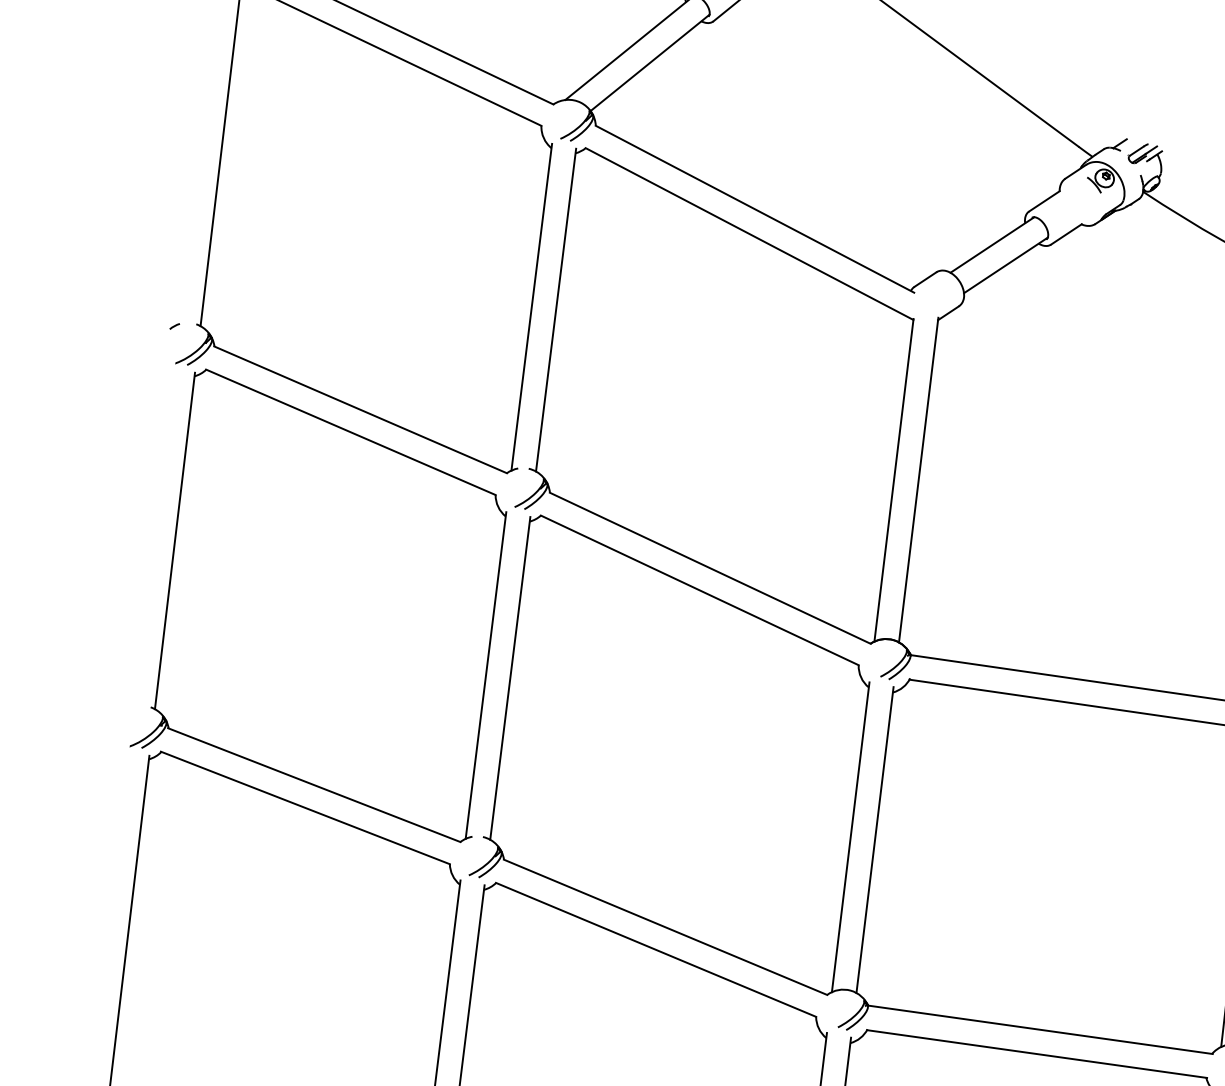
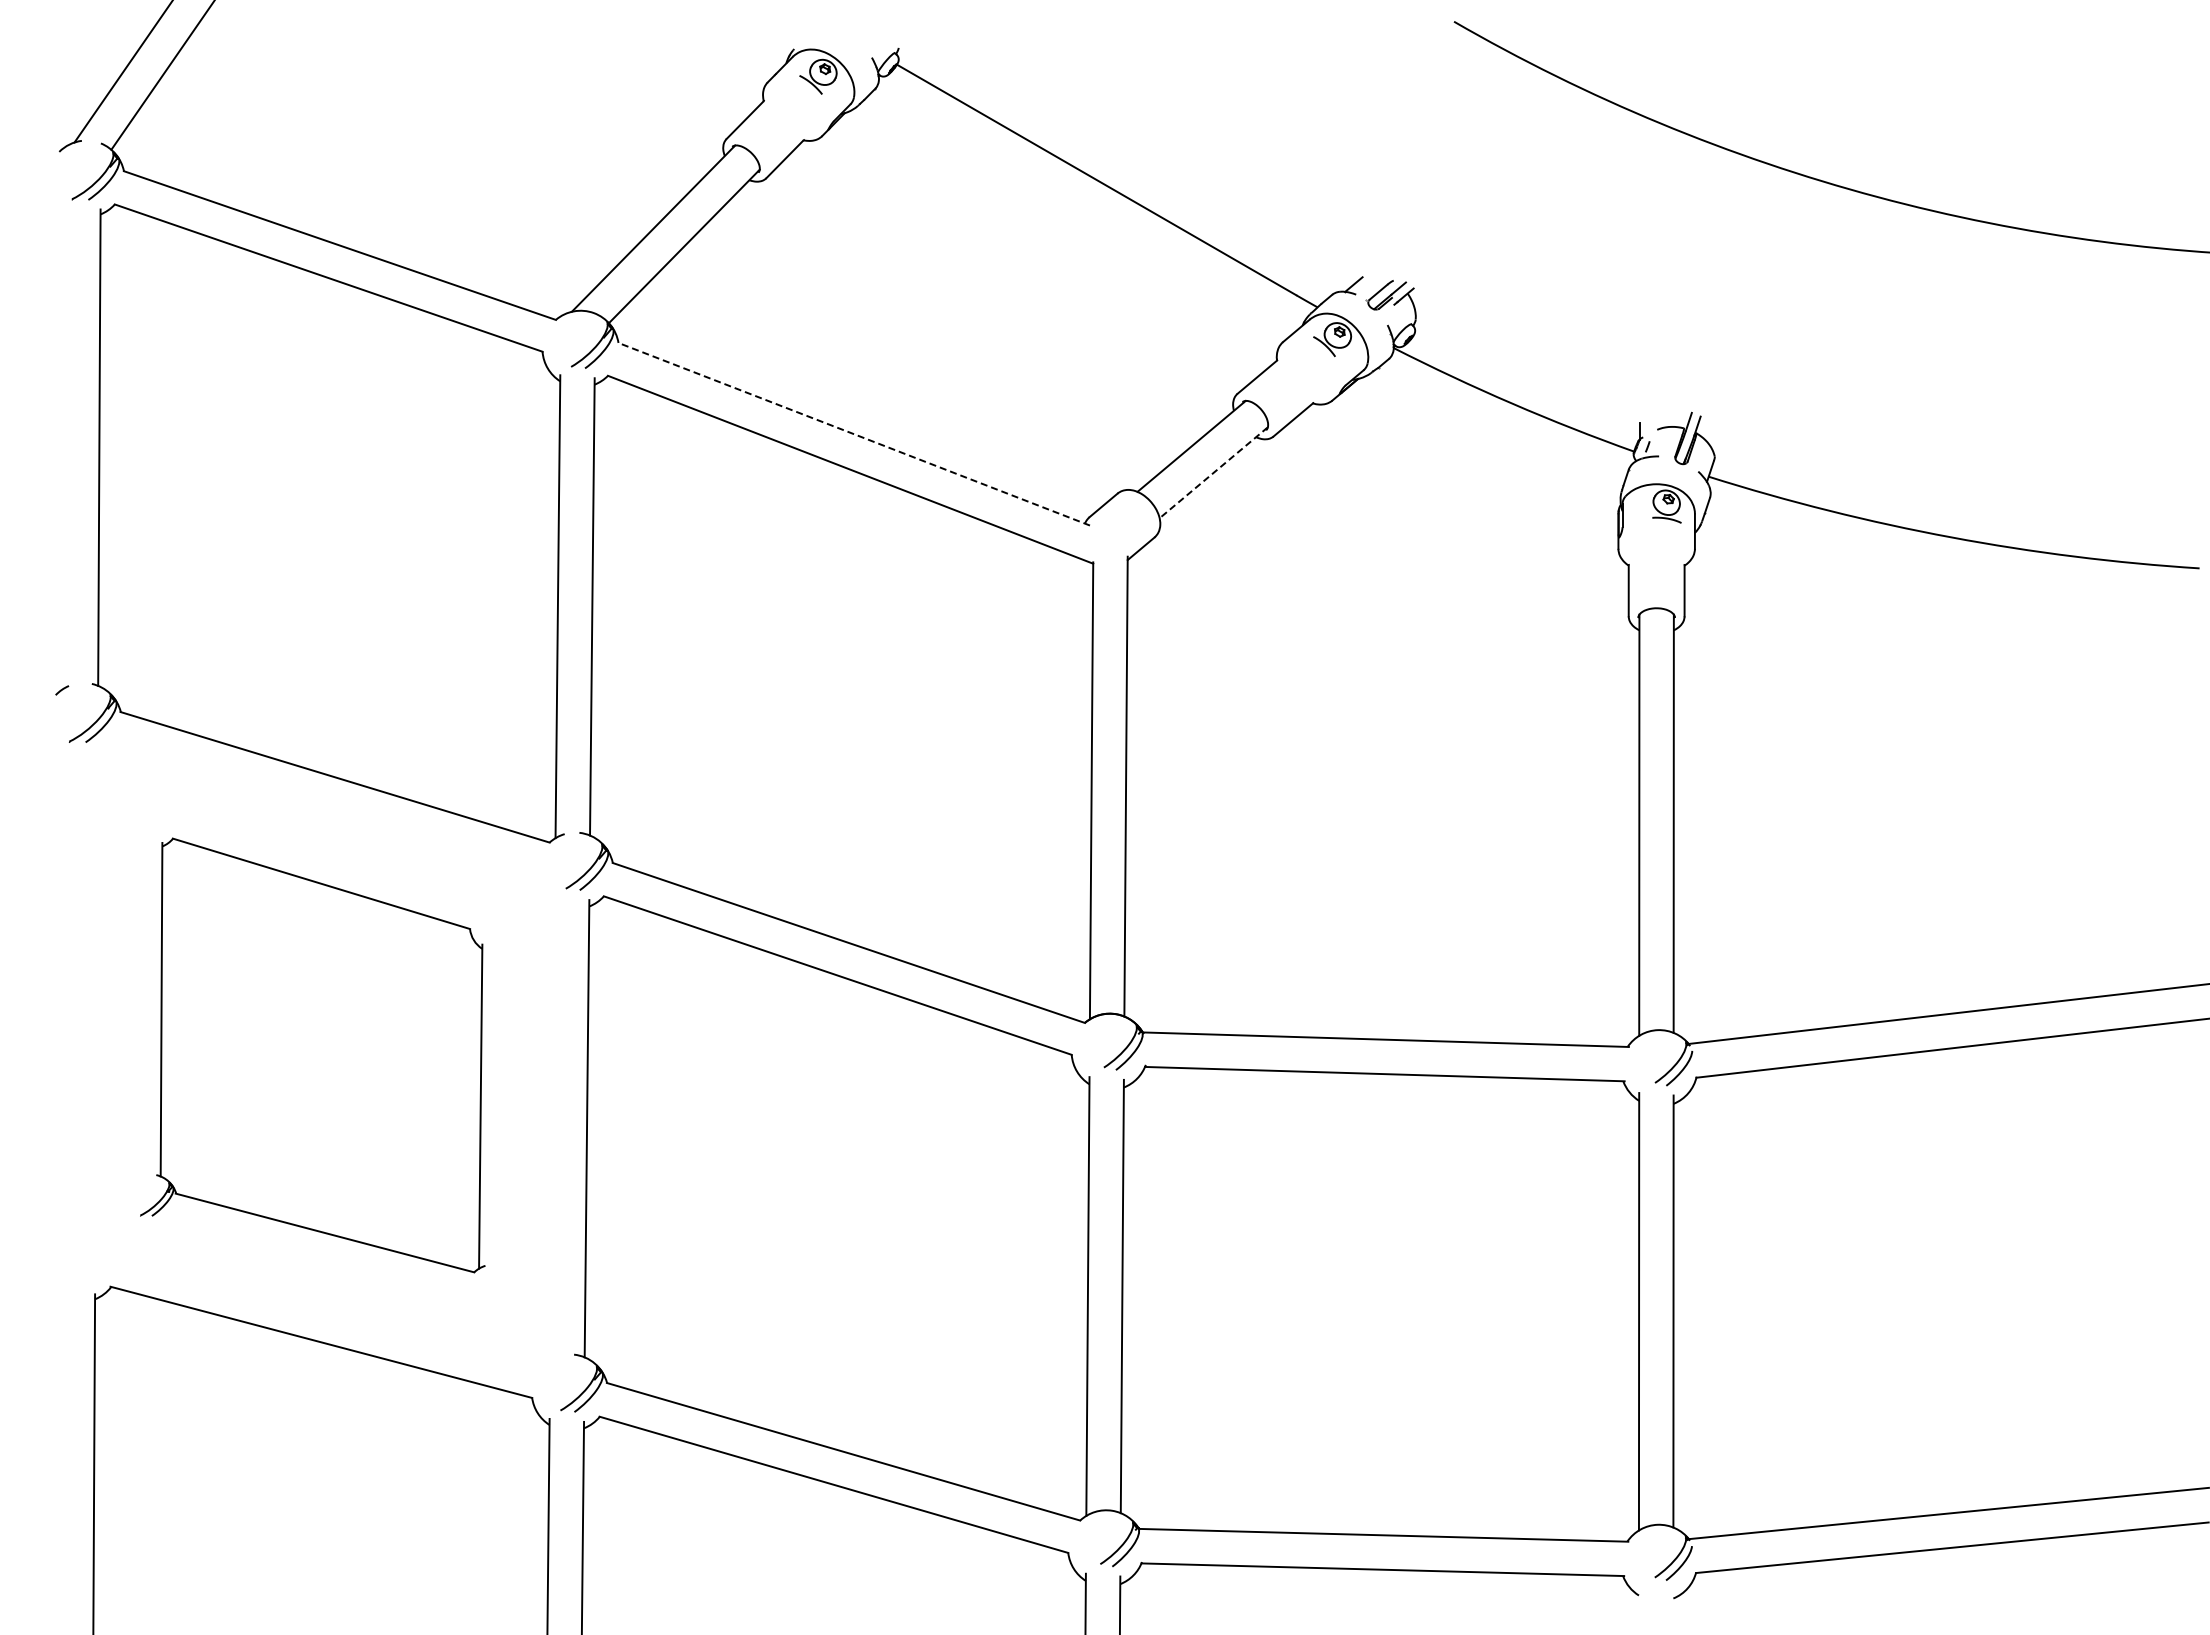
line: (755, 209) -> (854, 434), solid -> dashed
line: (1005, 265) -> (1213, 472), solid -> dashed
part: (322, 604) -> (312, 1055), size x0.7

